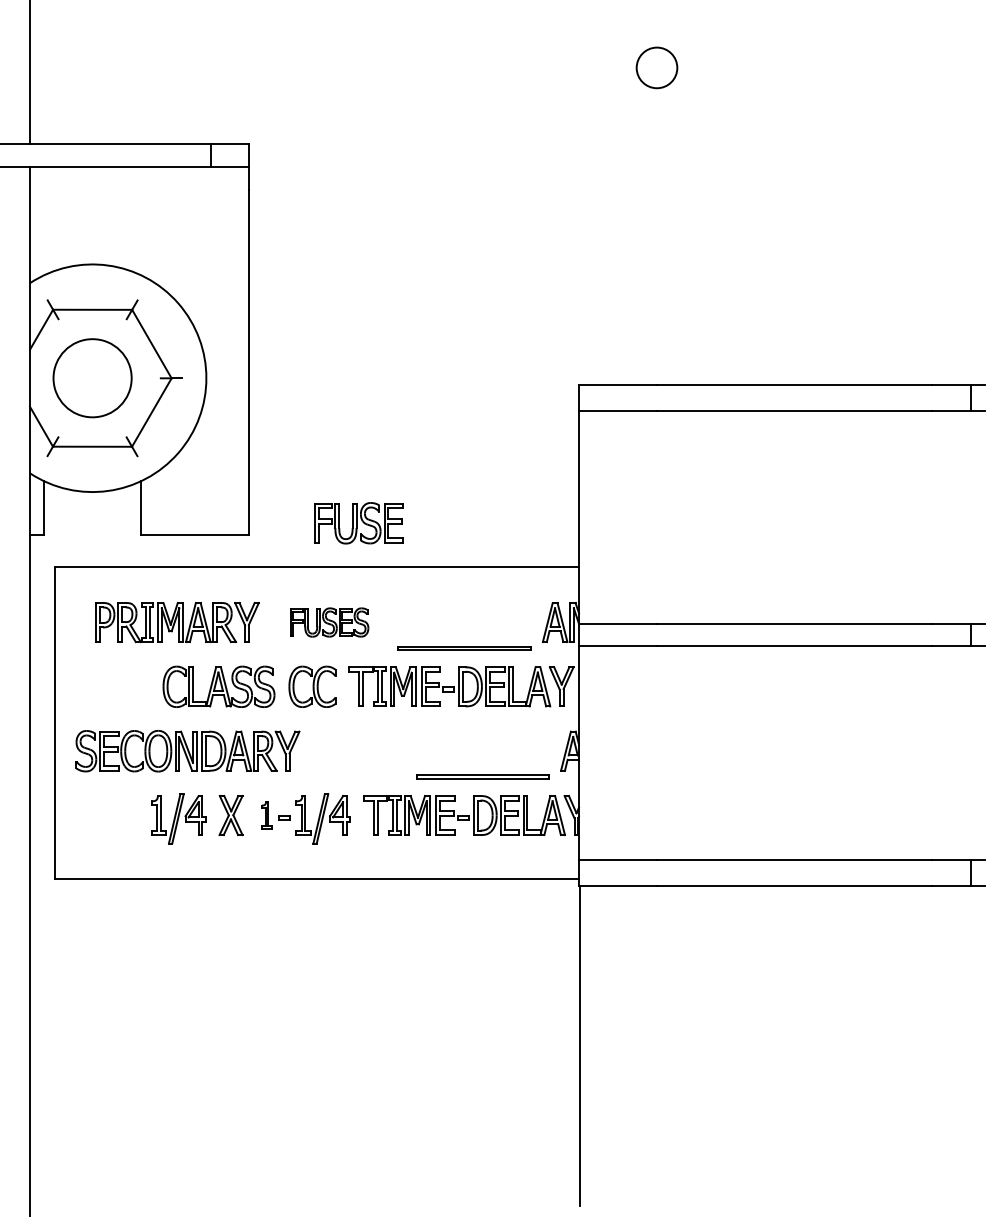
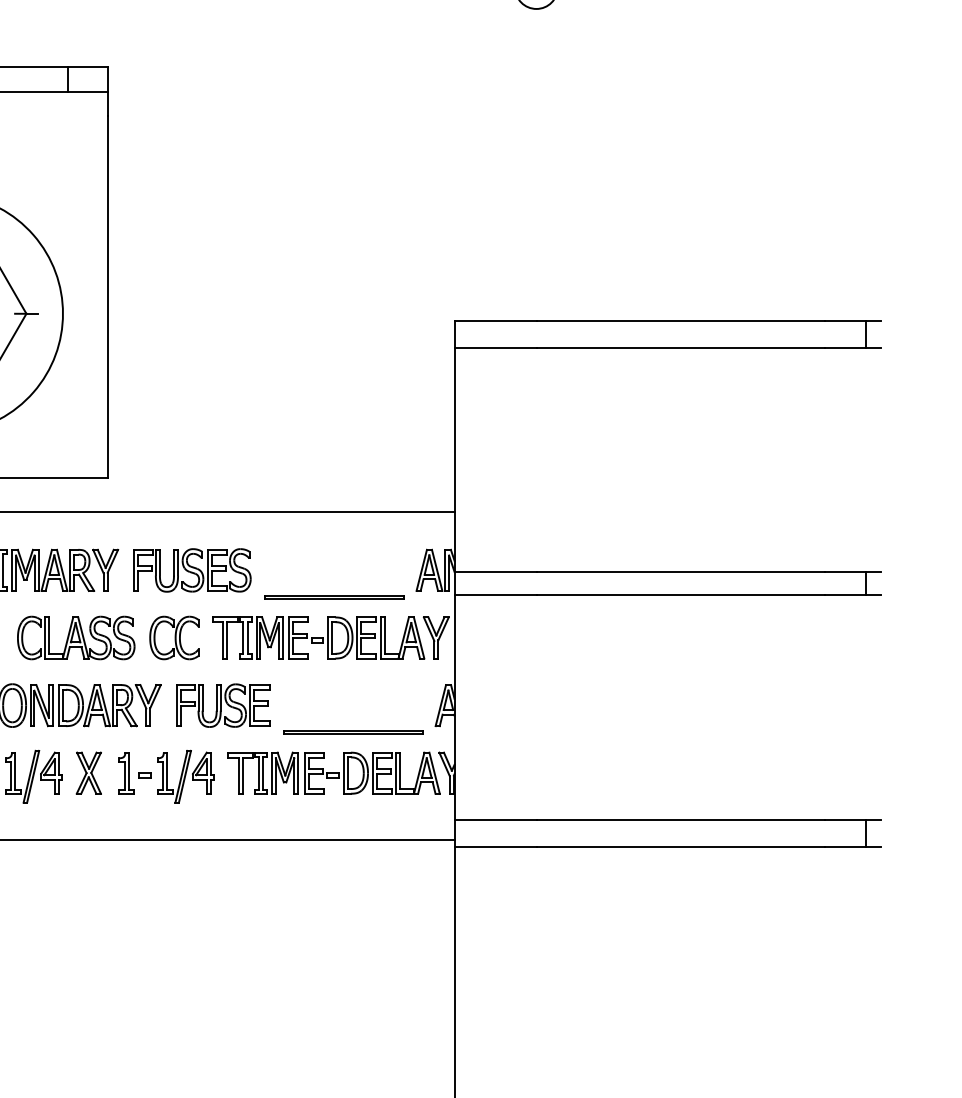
part: (358, 523) -> (222, 705), moved
part: (329, 622) -> (192, 570), size x1.43
part: (266, 815) -> (126, 773), size x1.43

